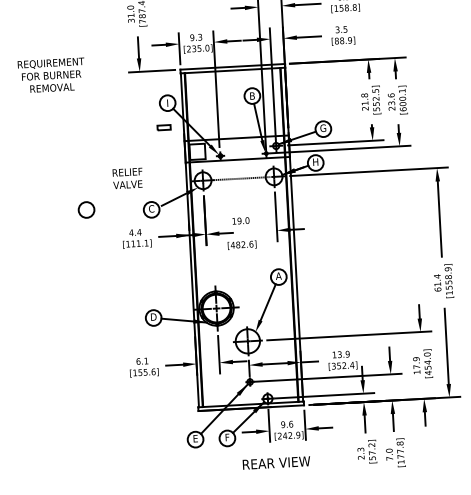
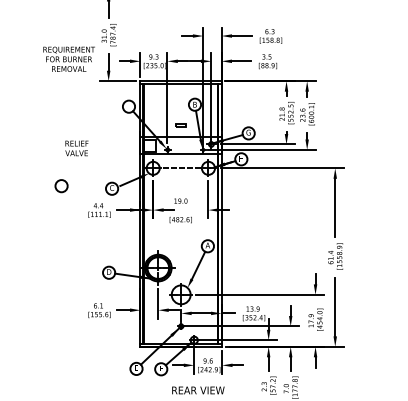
text: (50, 74) -> (68, 58), moved
part: (163, 127) -> (180, 125), moved
text: (127, 178) -> (76, 148), moved

